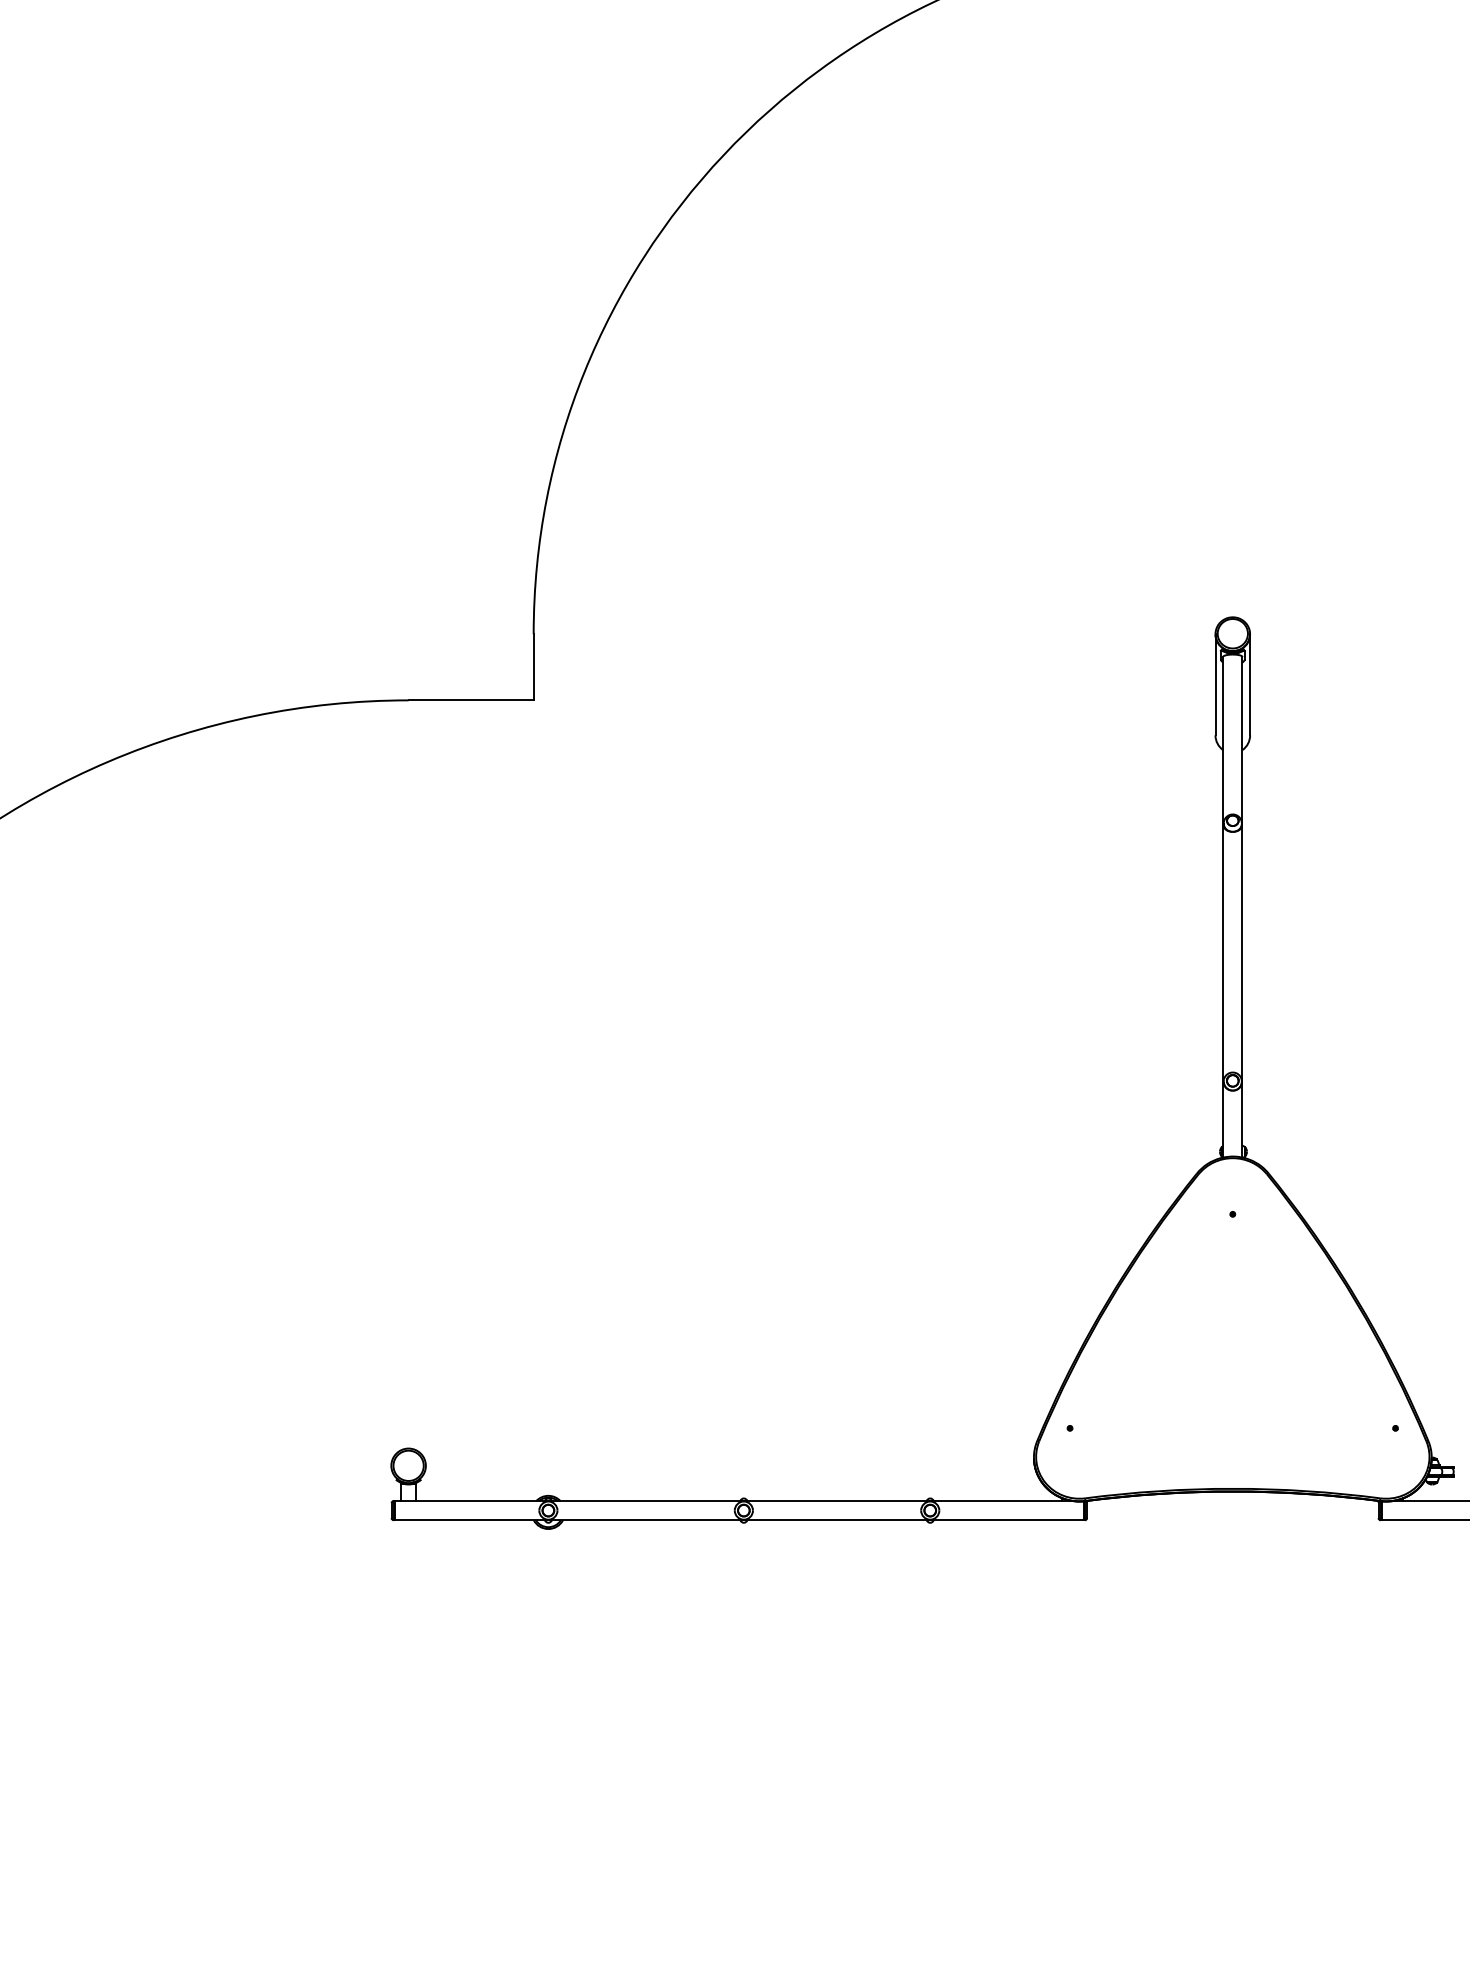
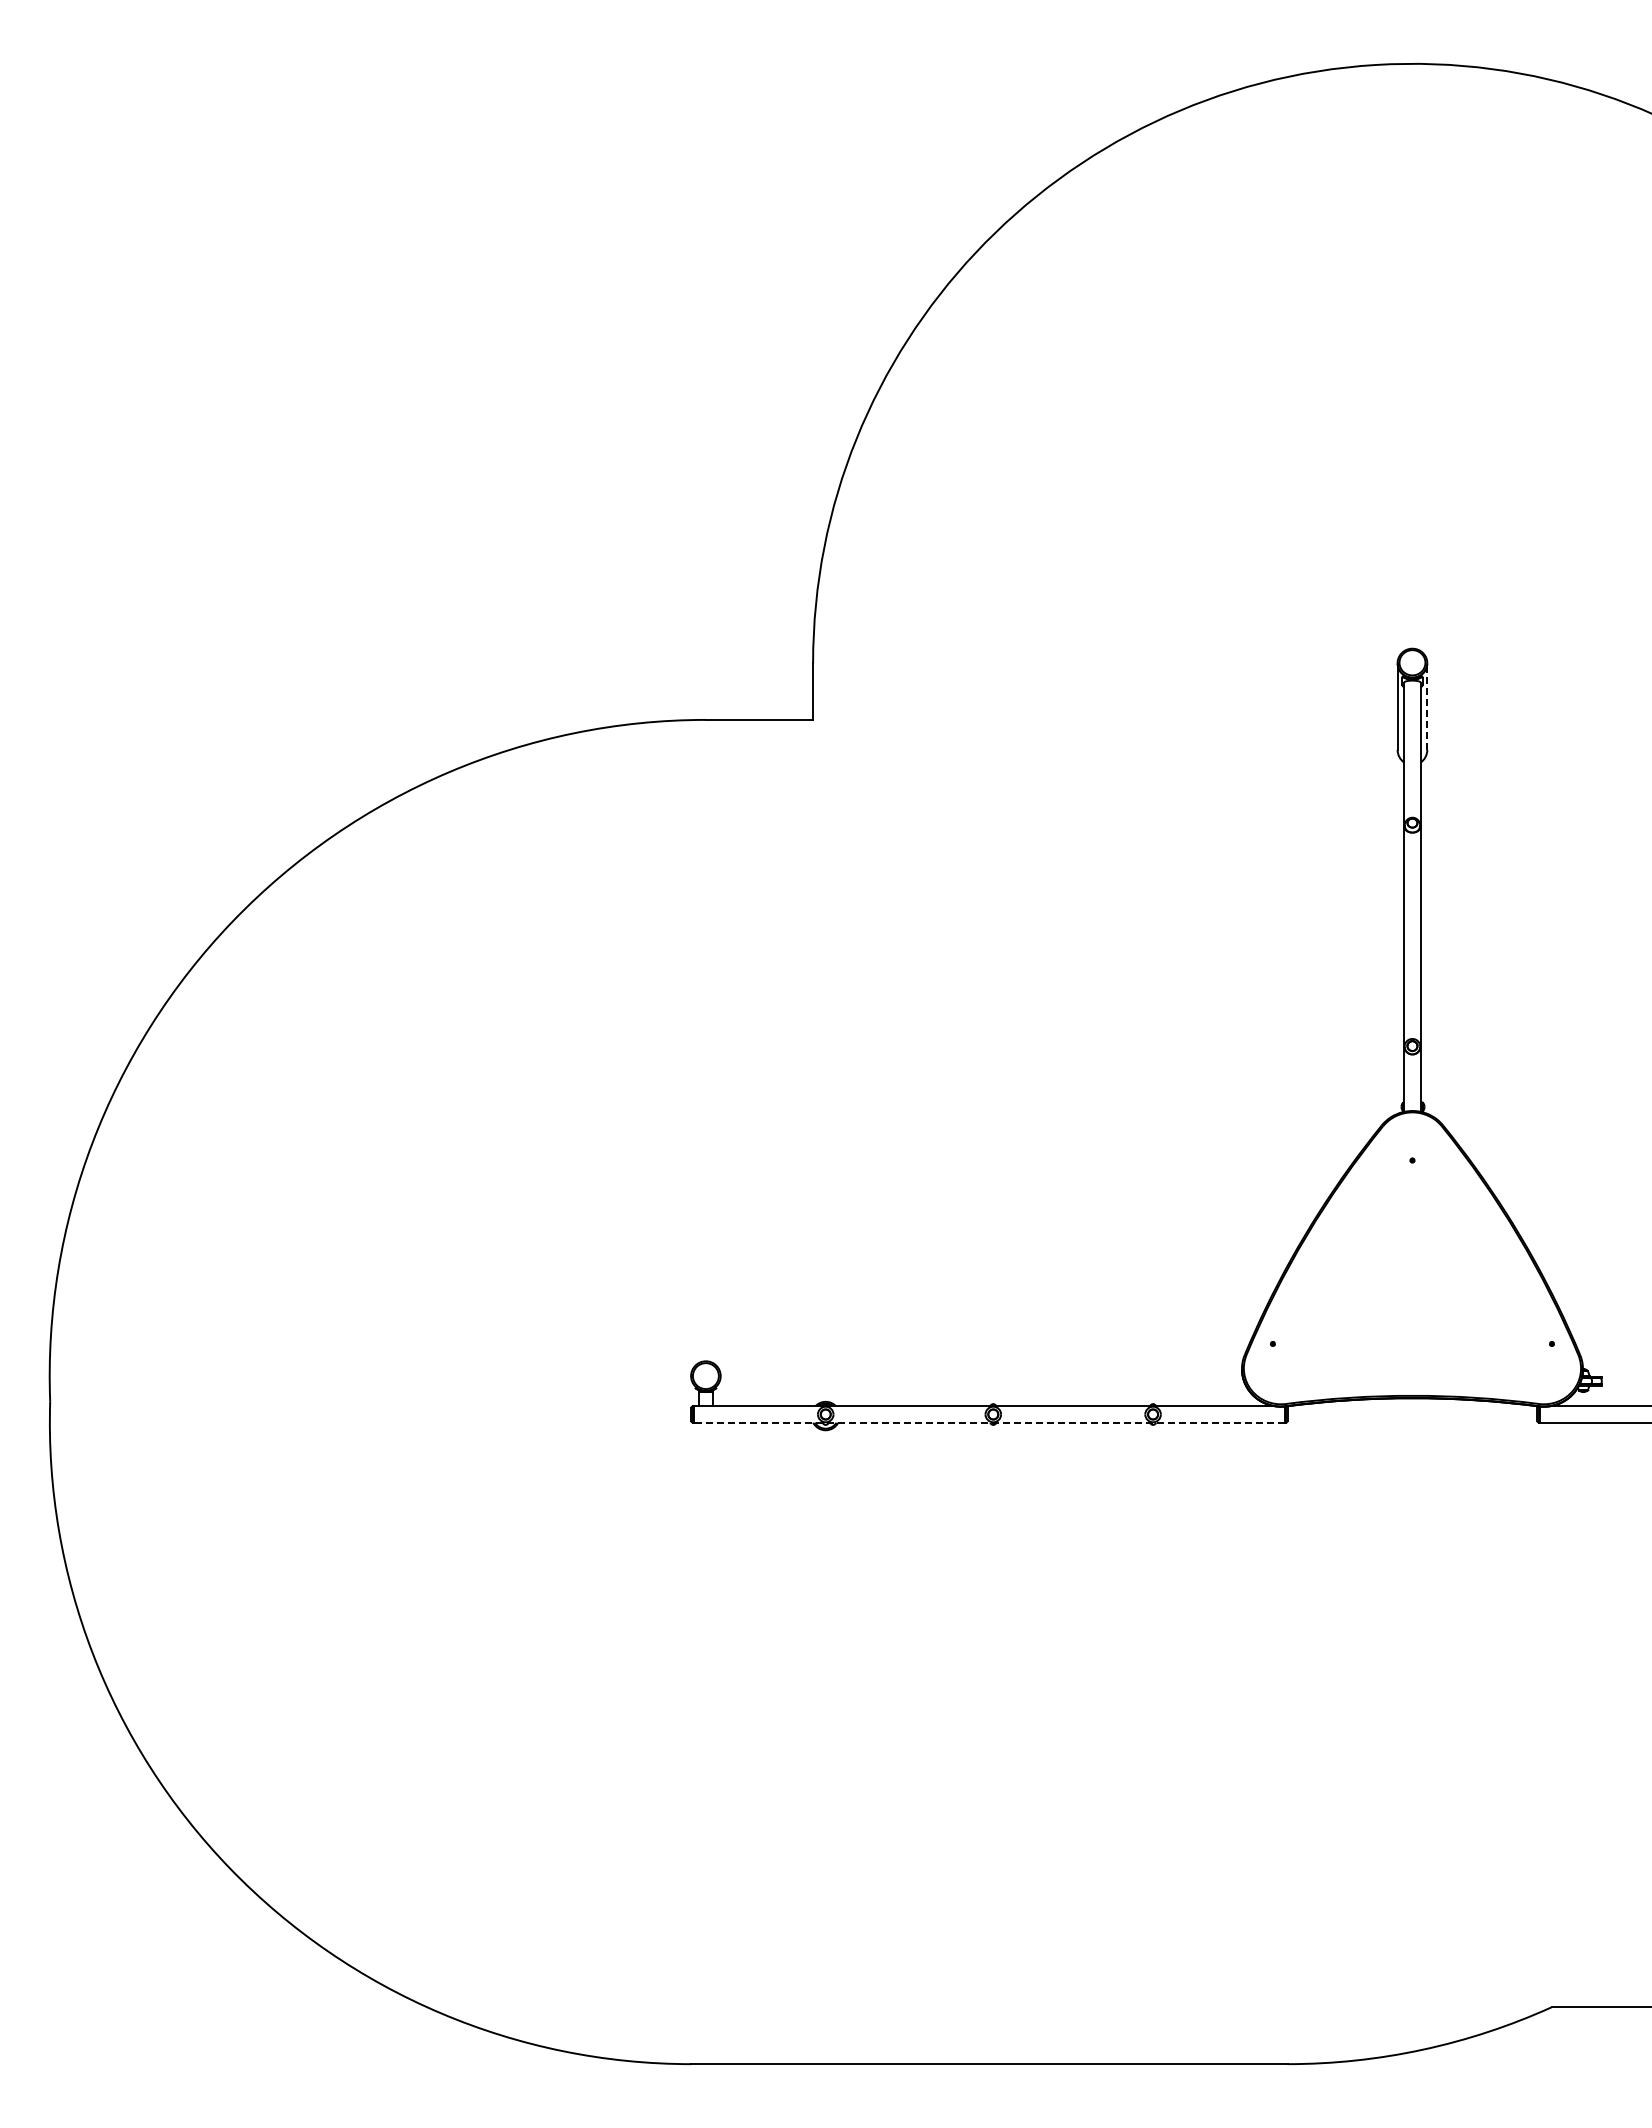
line: (1250, 684) -> (1427, 706), solid -> dashed
line: (738, 1519) -> (988, 1422), solid -> dashed

